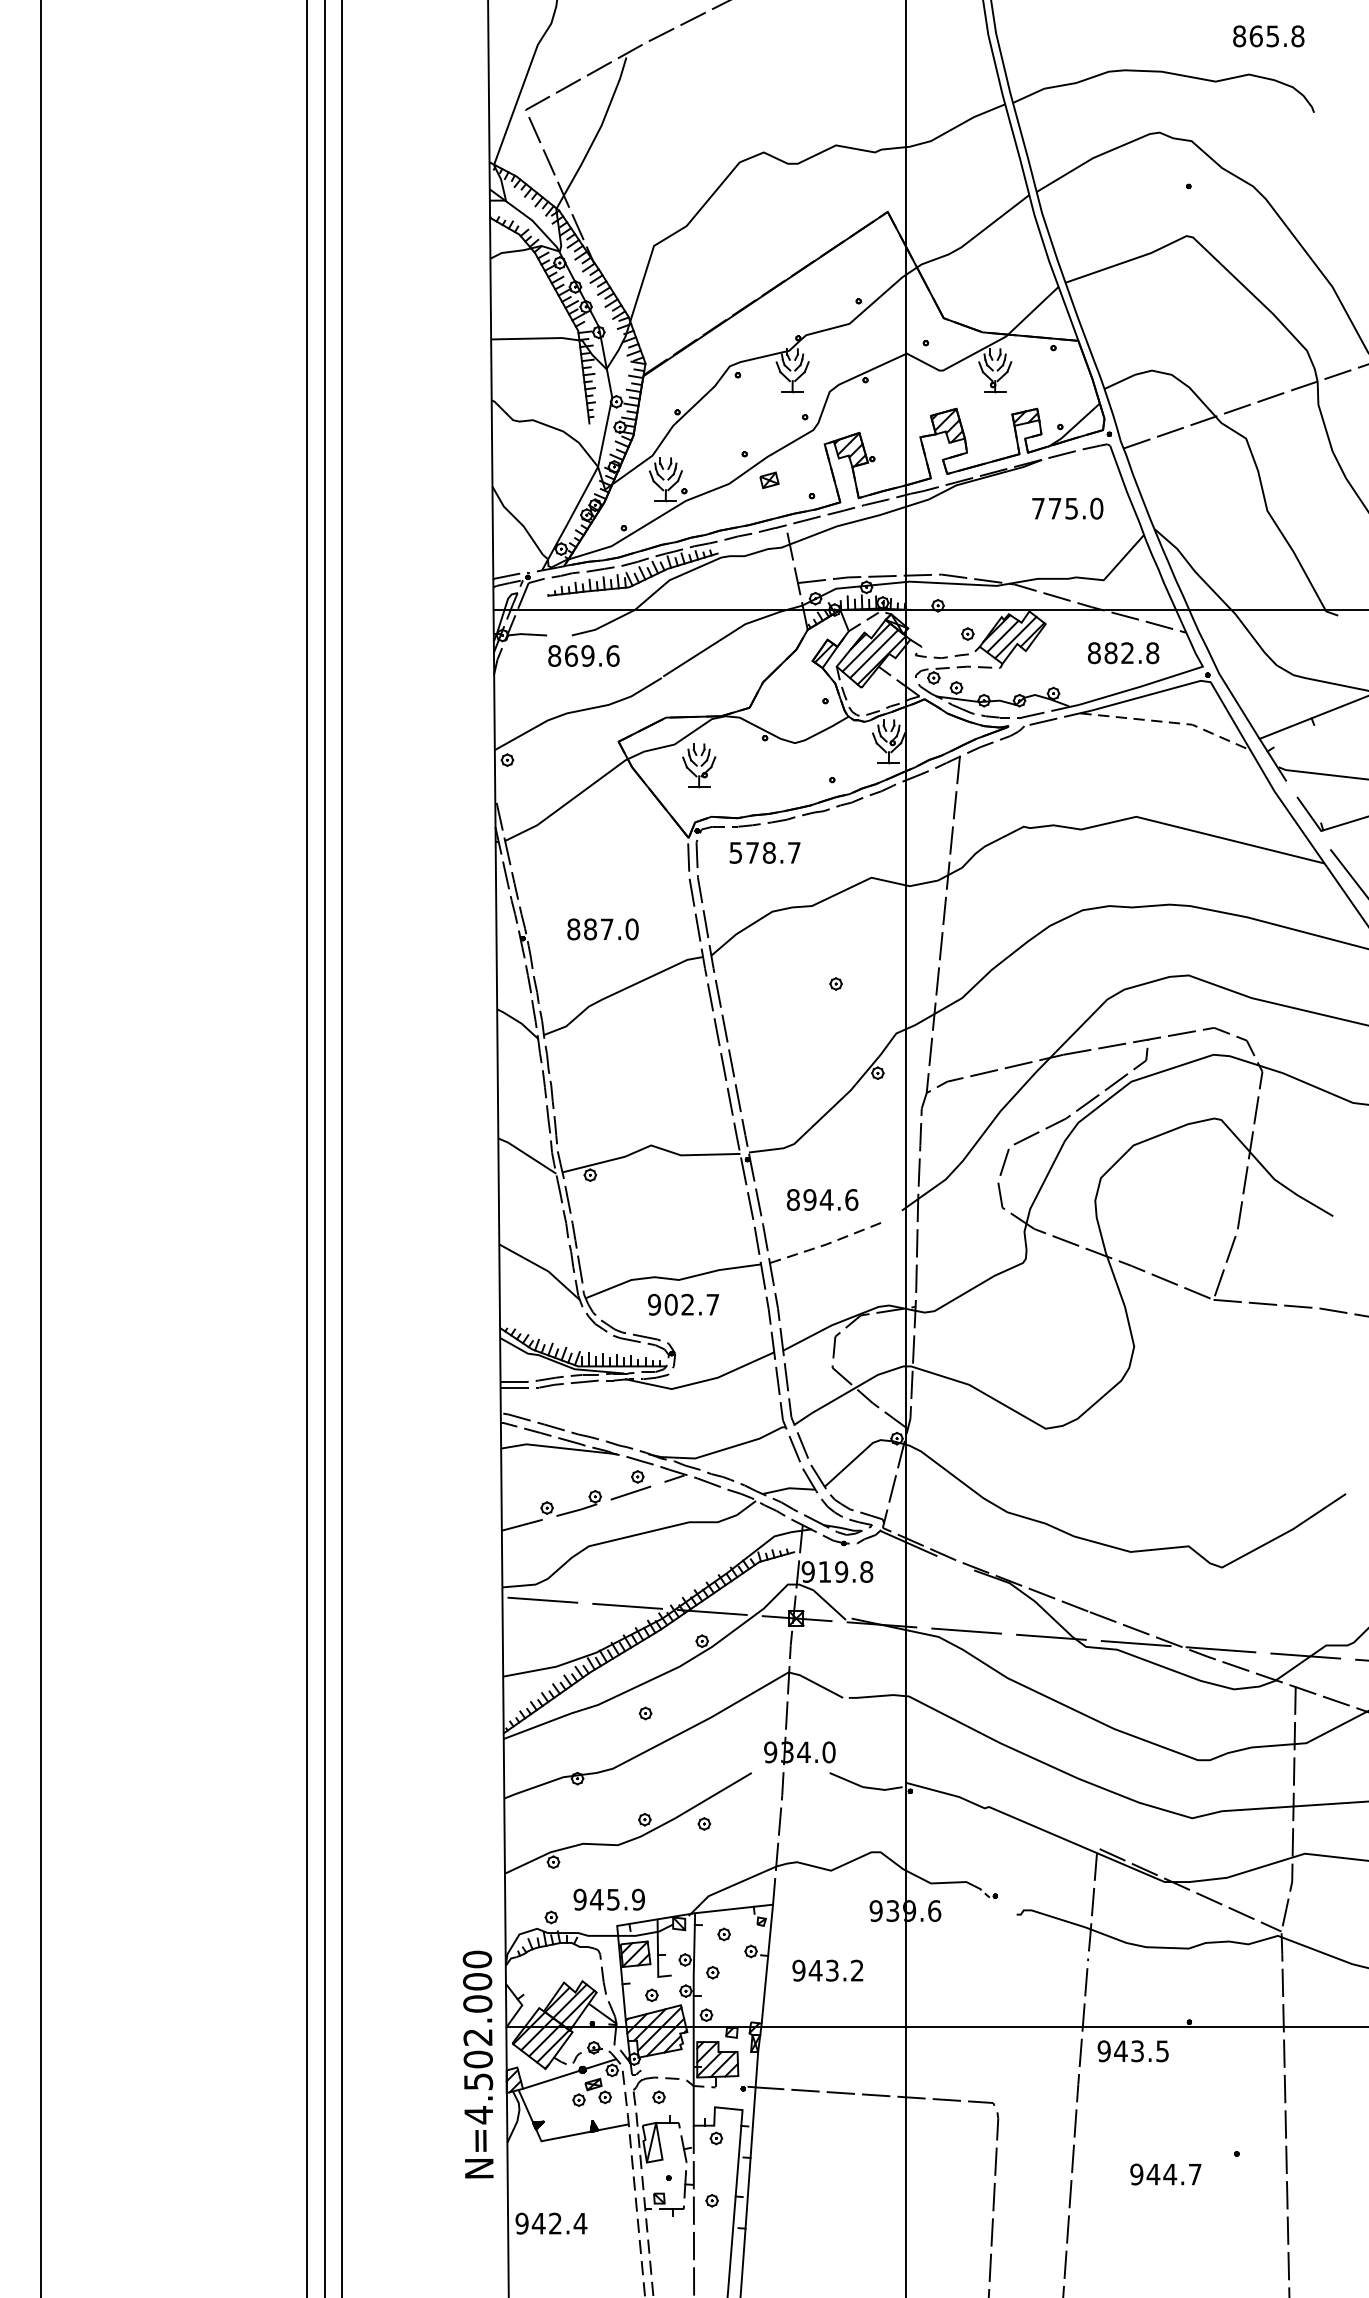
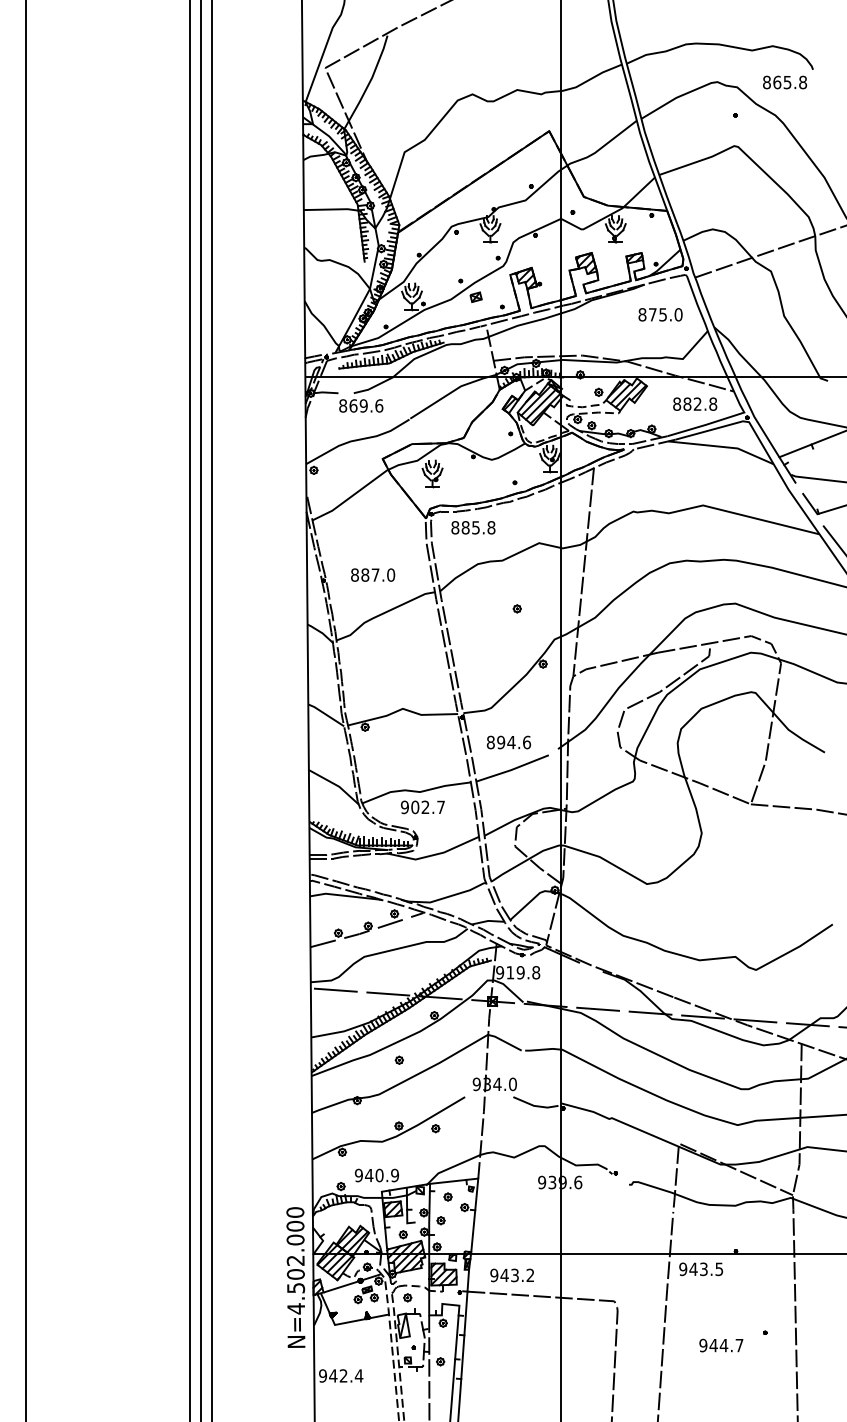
text: (1269, 36) -> (785, 82), moved
text: (1038, 508) -> (642, 314), 775.0 -> 875.0
line: (1169, 723) -> (723, 447), dashed -> solid
text: (765, 852) -> (473, 527), 578.7 -> 885.8
line: (828, 1243) -> (512, 769), dashed -> solid
text: (613, 1899) -> (379, 1175), 945.9 -> 940.9
text: (826, 1970) -> (511, 1275), moved

